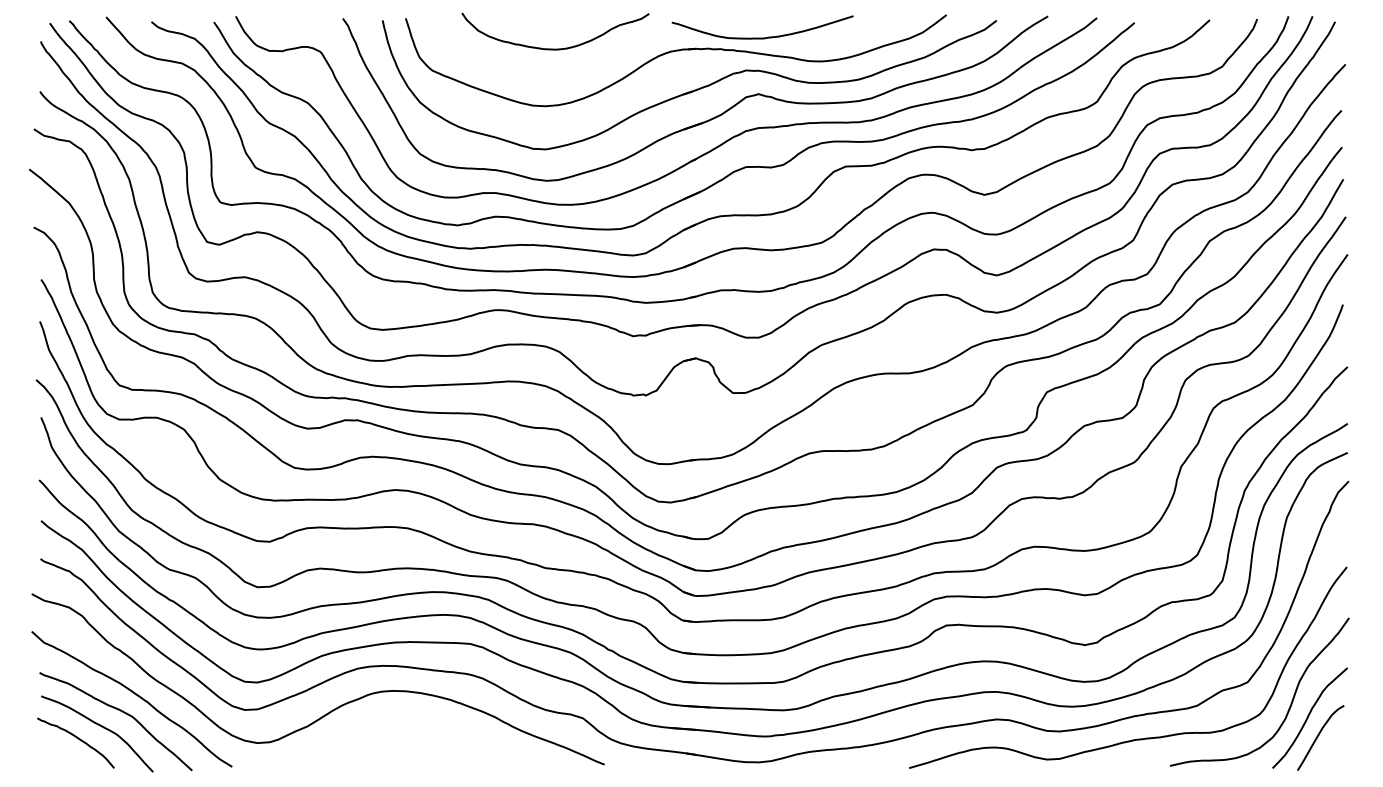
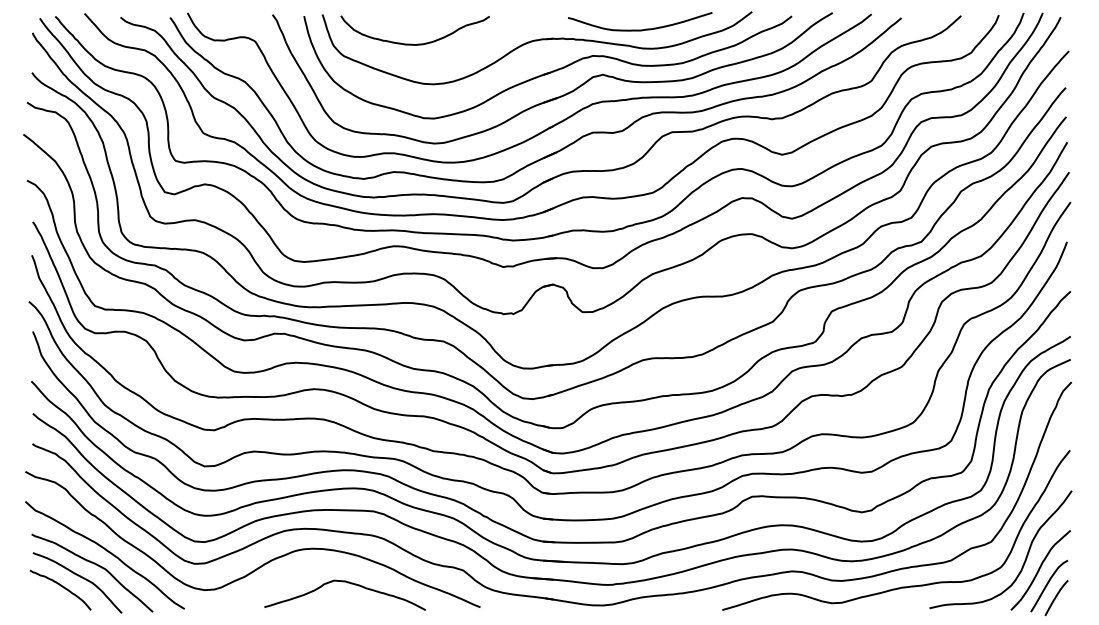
curve: (762, 37) -> (640, 29), moved
curve: (555, 48) -> (415, 44), moved
curve: (438, 734) -> (348, 583), added
curve: (1329, 752) -> (1056, 597), added

